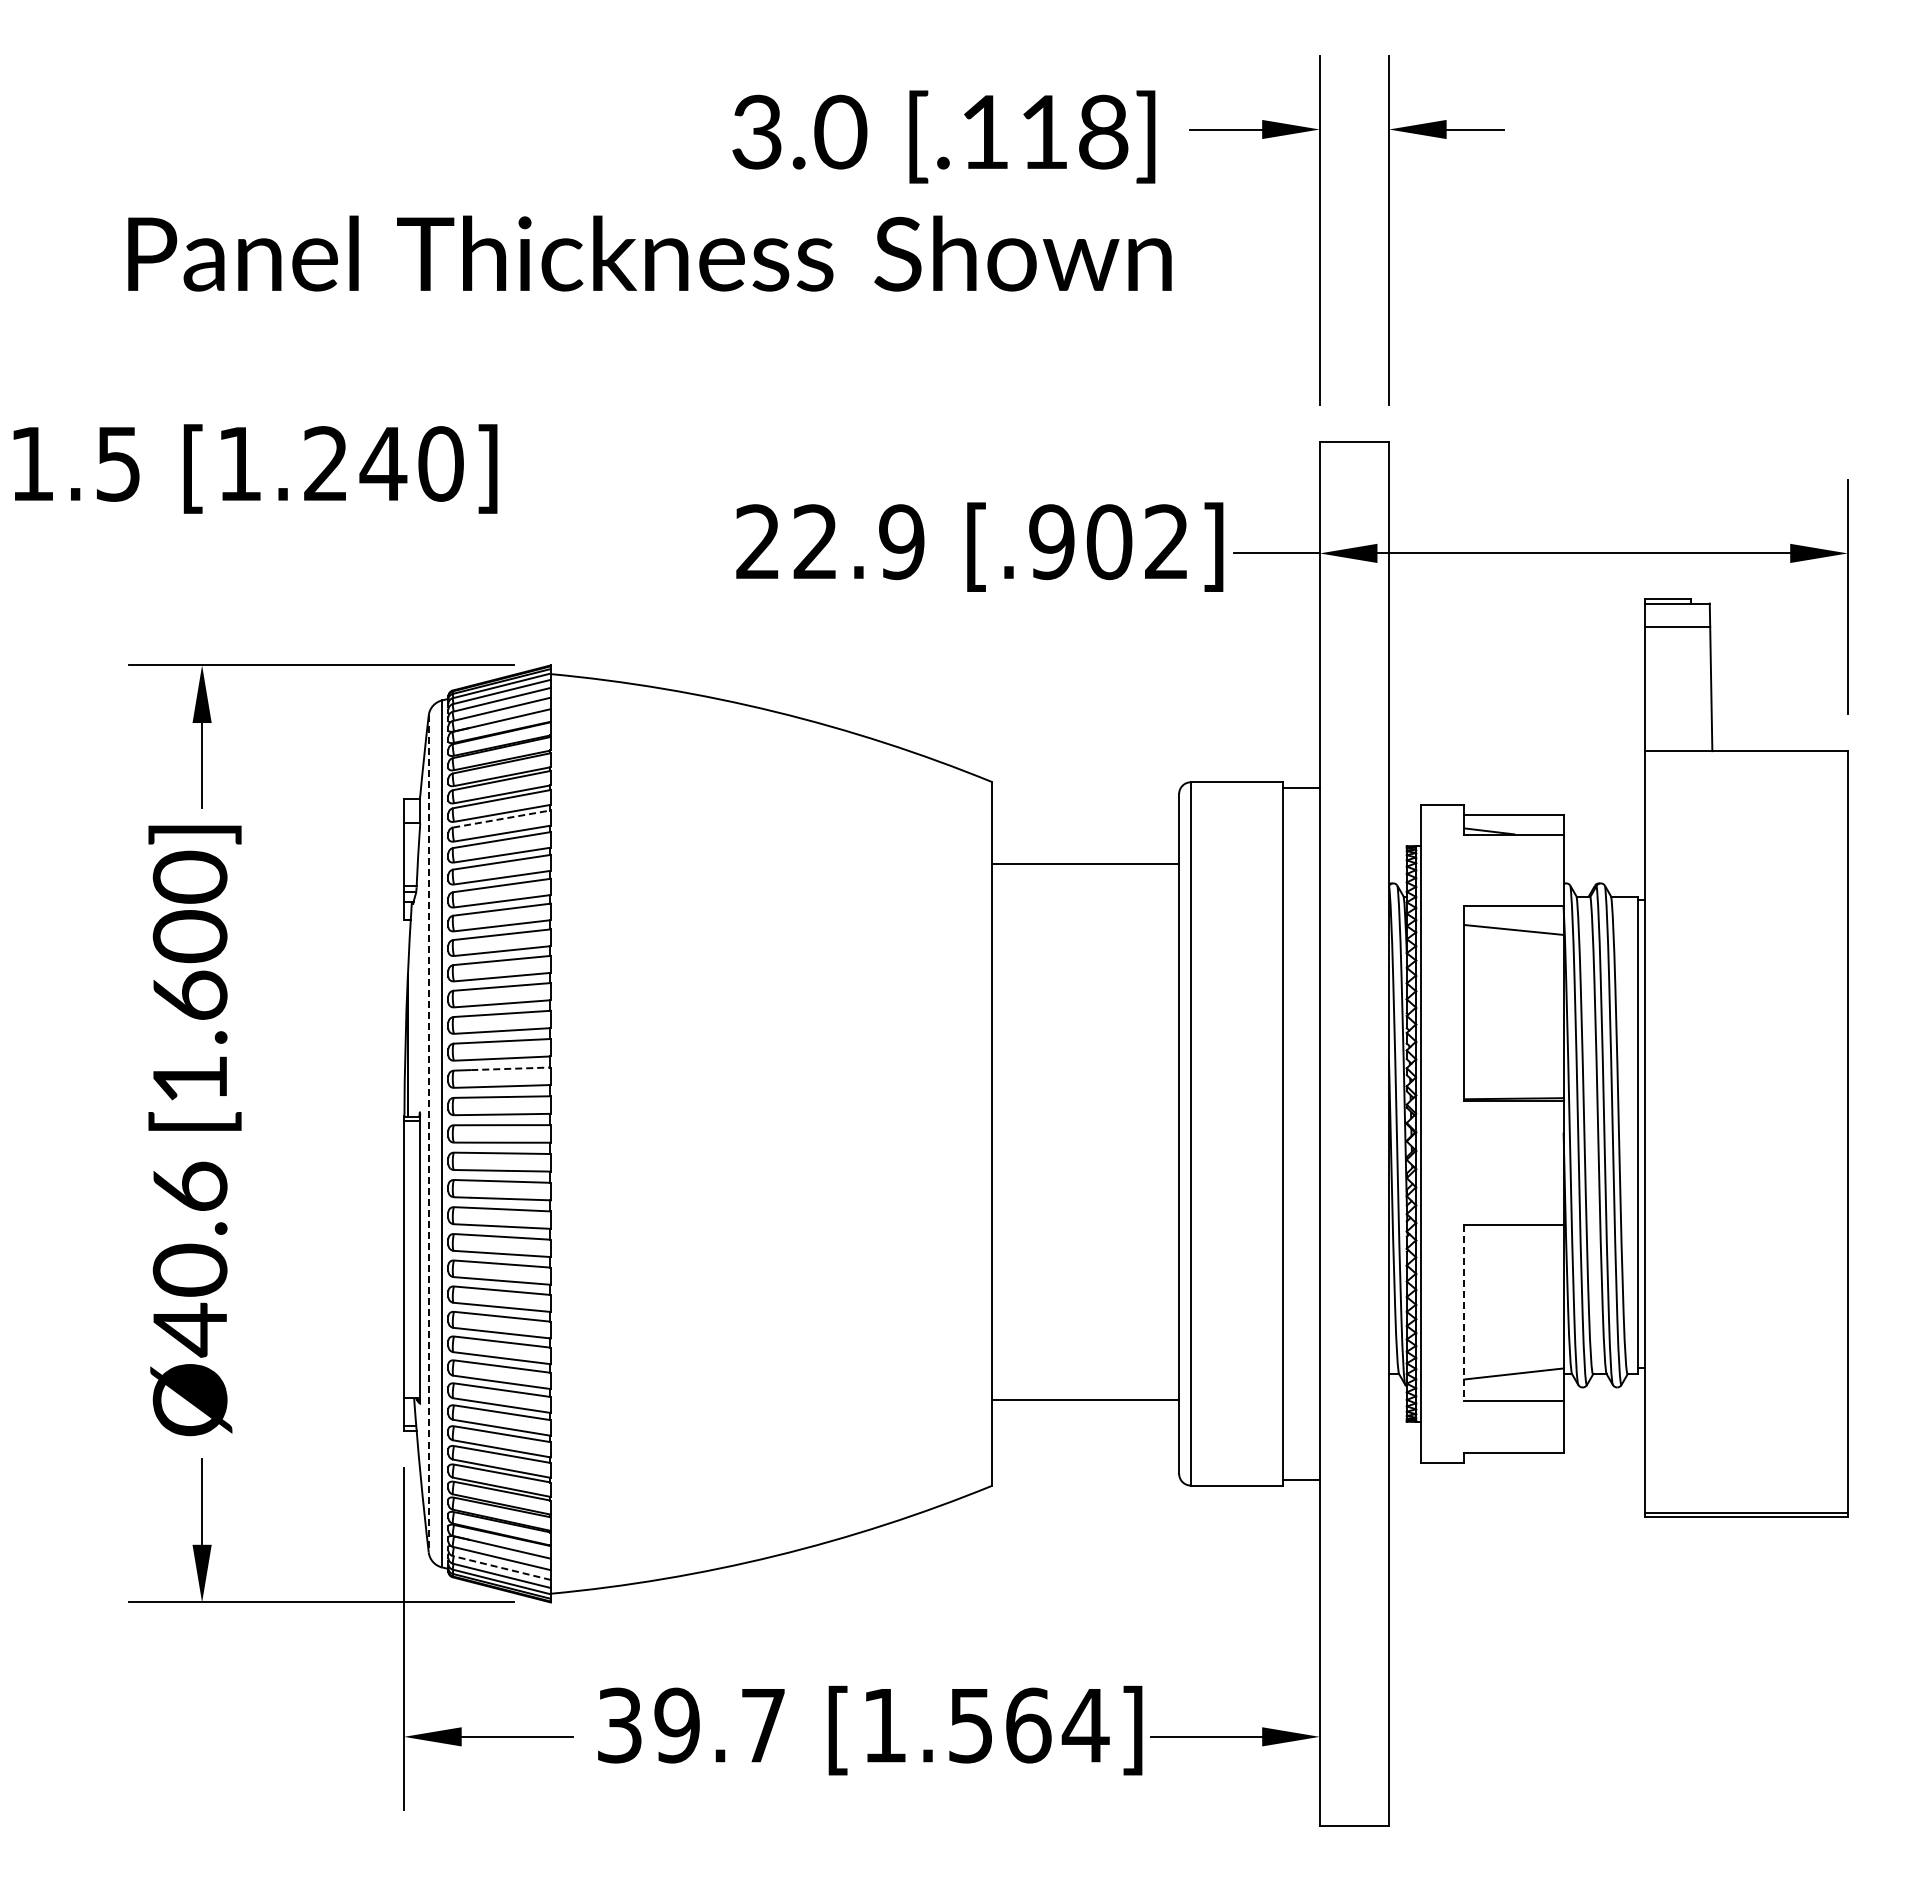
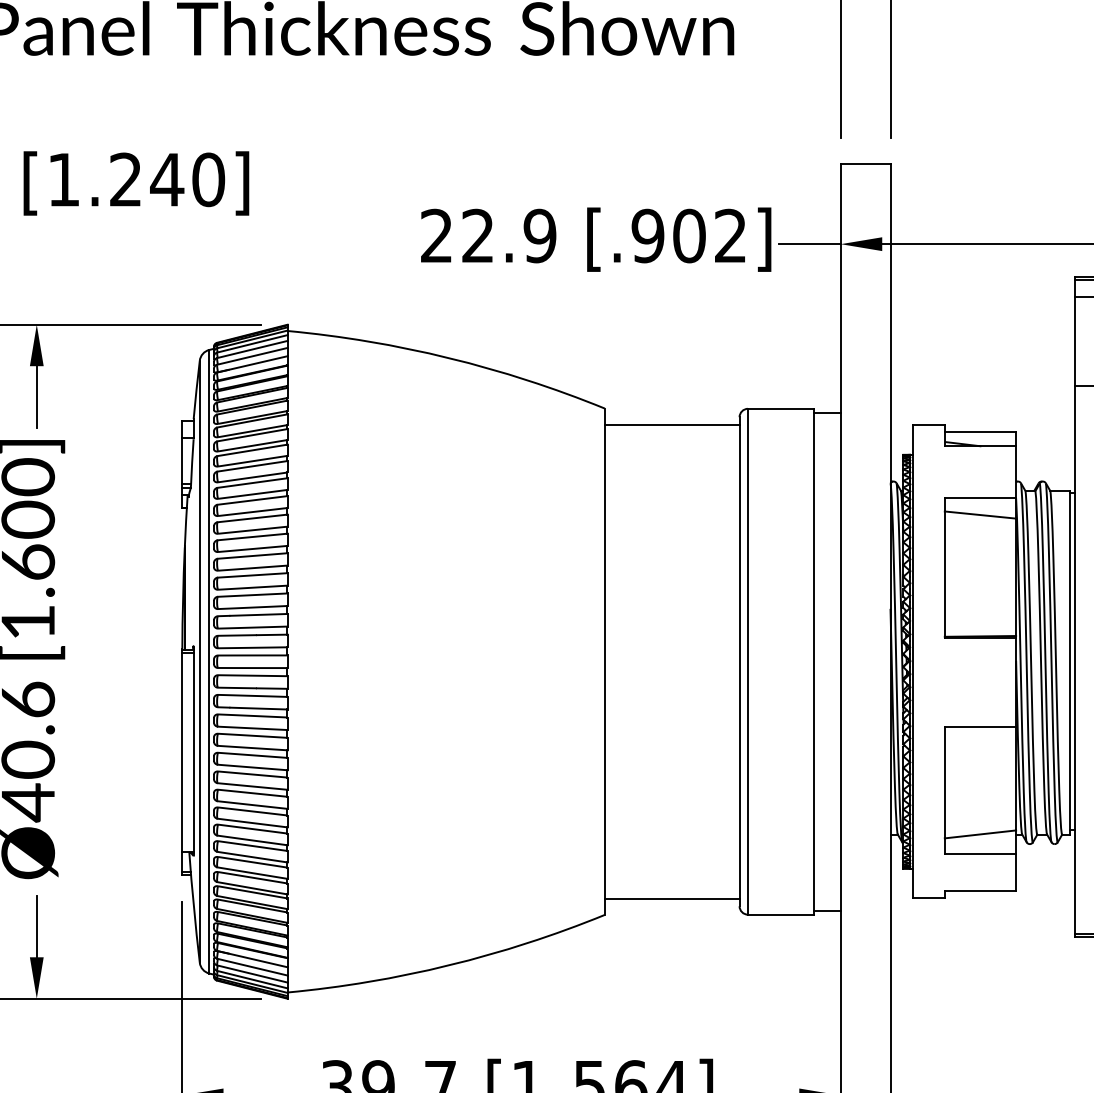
line: (502, 818) -> (252, 434), dashed -> solid
line: (1085, 864) -> (672, 424), moved
line: (511, 1068) -> (259, 614), dashed -> solid
line: (428, 1134) -> (199, 662), dashed -> solid
line: (1464, 1313) -> (944, 790), dashed -> solid
line: (1085, 1399) -> (672, 898), moved
line: (501, 1567) -> (252, 973), dashed -> solid

